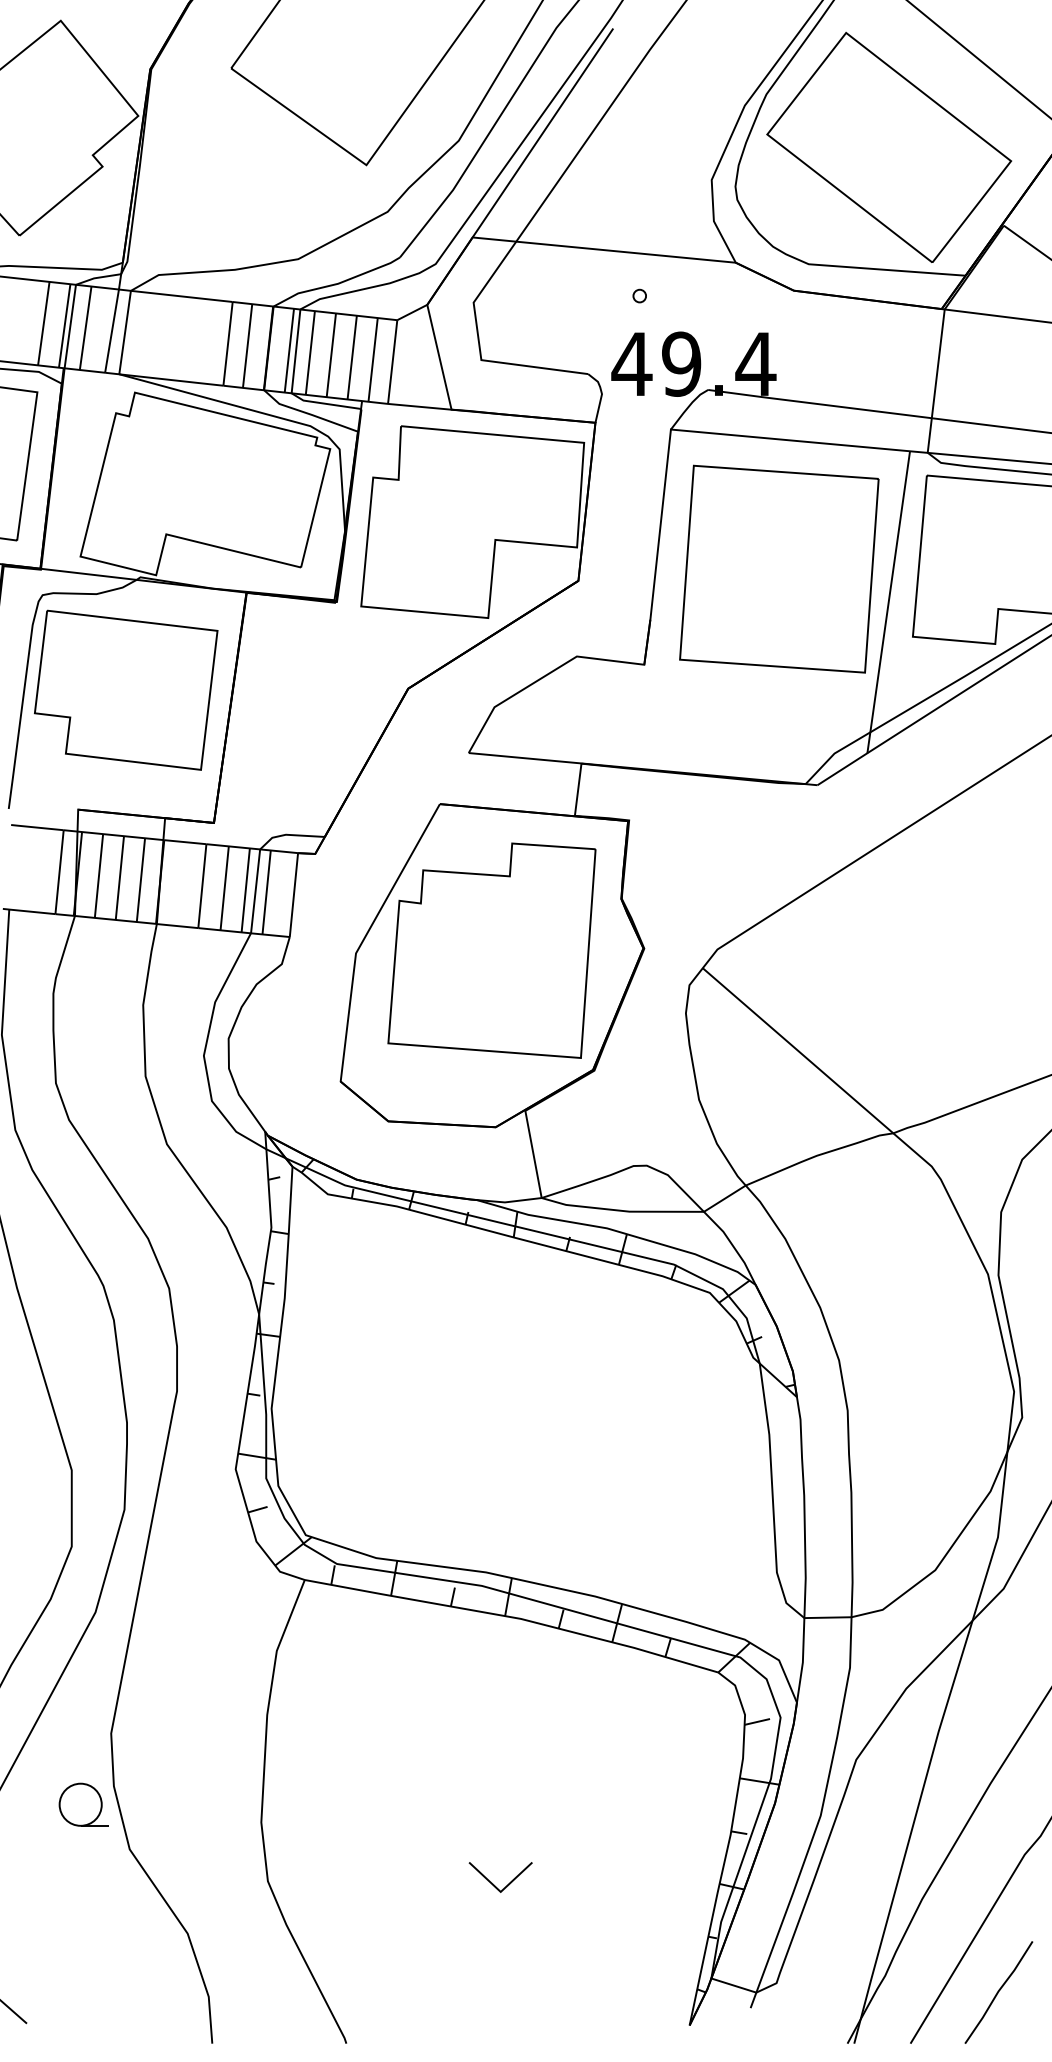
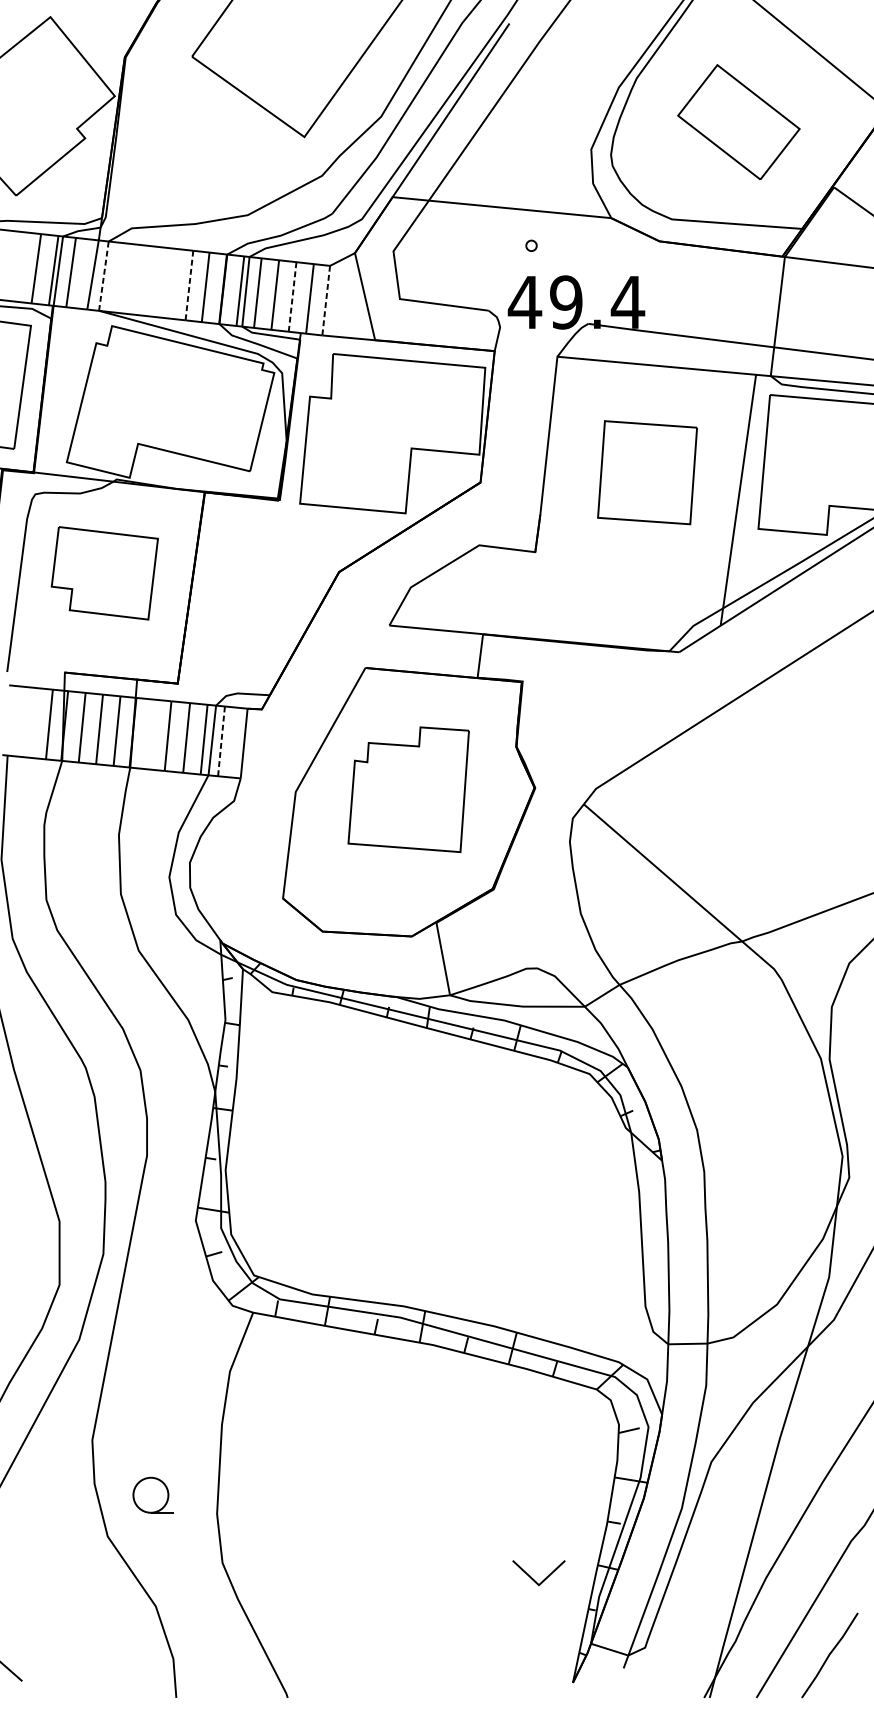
part: (889, 146) -> (739, 121), size x0.6
line: (125, 332) -> (104, 276), solid -> dashed
line: (228, 344) -> (189, 286), solid -> dashed
line: (352, 357) -> (292, 296), solid -> dashed
line: (392, 362) -> (326, 301), solid -> dashed
part: (779, 568) -> (647, 472), size x0.6
part: (126, 689) -> (105, 572), size x0.7
line: (266, 892) -> (221, 741), solid -> dashed
part: (491, 950) -> (408, 789), size x0.7
part: (83, 1804) -> (153, 1495), moved
part: (493, 1883) -> (532, 1578), moved

